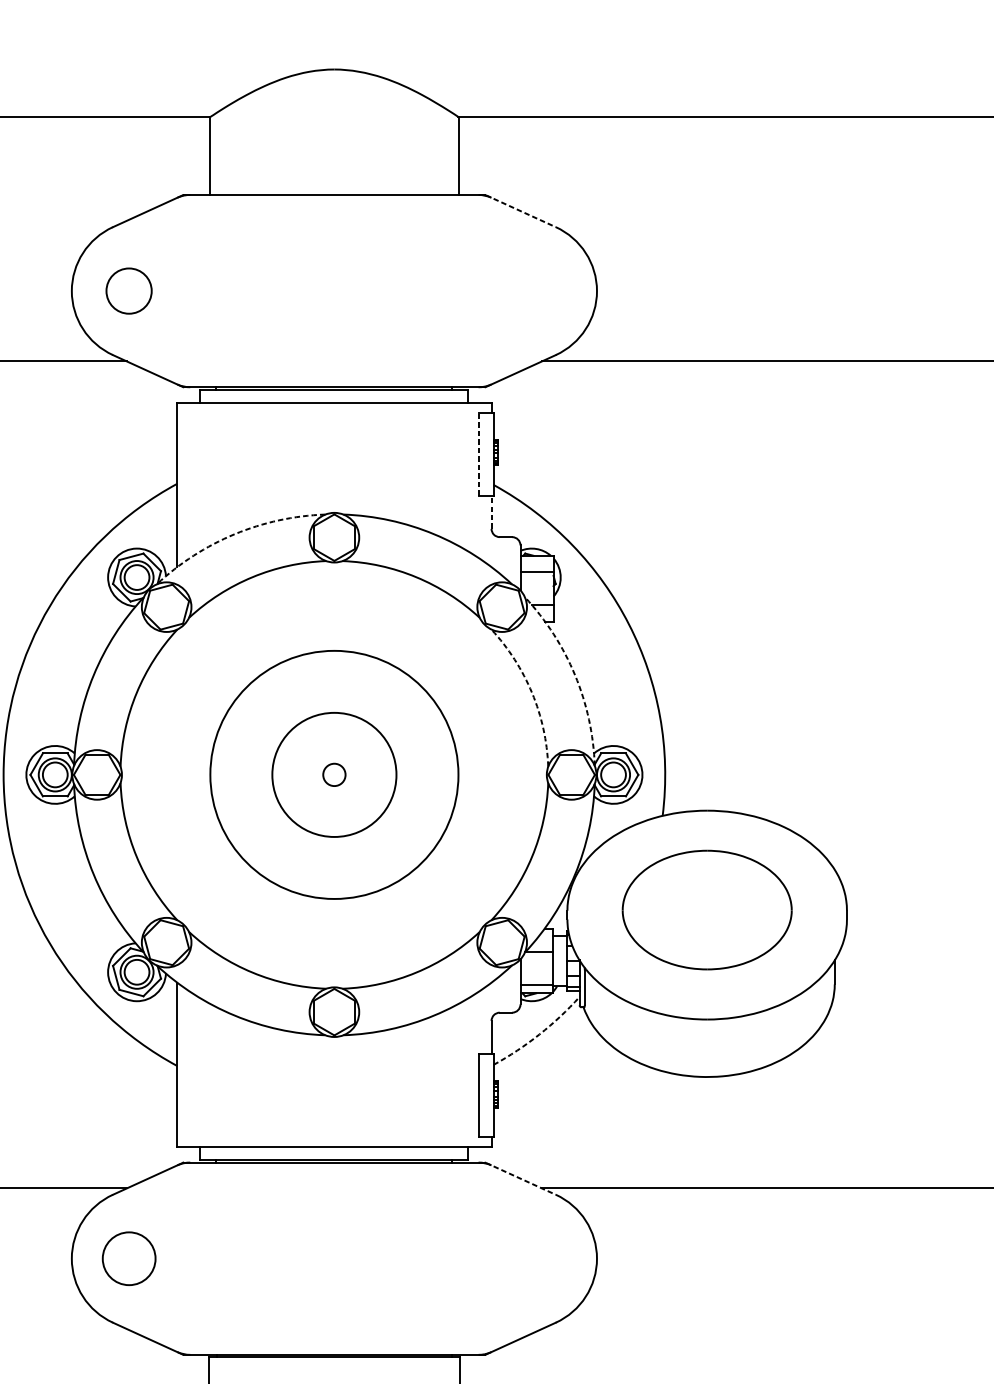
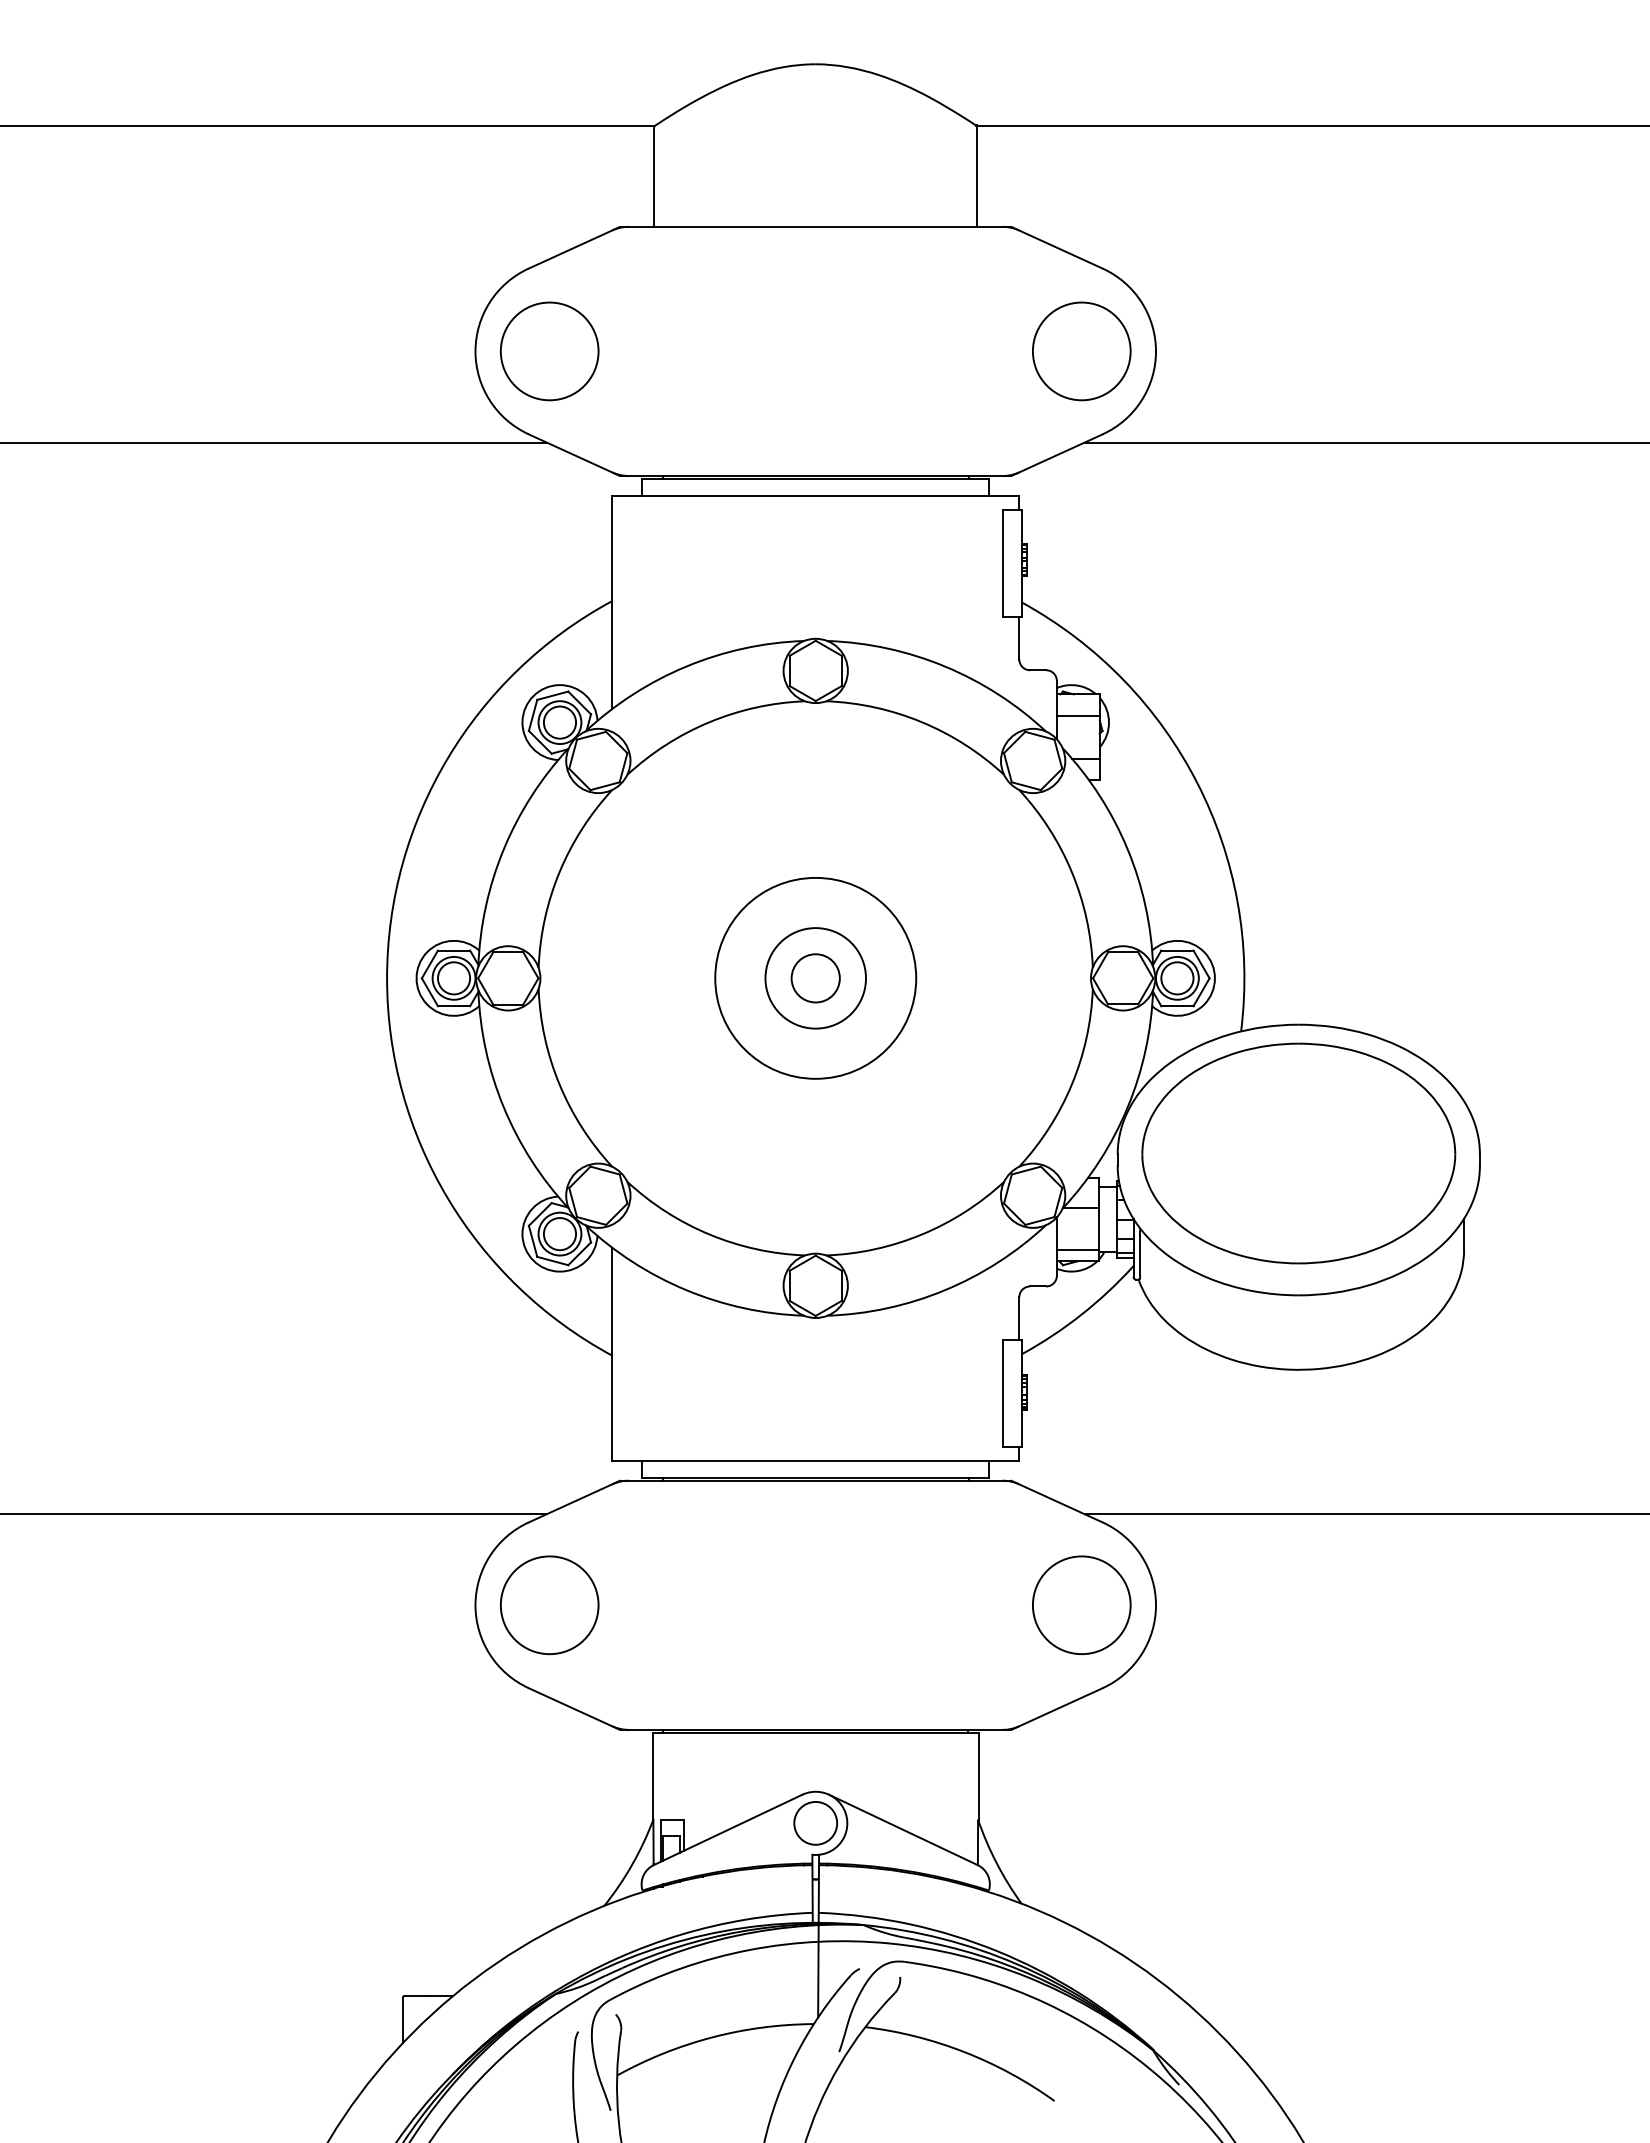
line: (520, 210) -> (1057, 247), dashed -> solid
circle: (128, 291) -> (549, 351), size x1.67
circle: (539, 291) -> (1081, 351), added
line: (478, 454) -> (1002, 563), dashed -> solid
line: (491, 511) -> (1019, 637), dashed -> solid
arc: (234, 534) -> (686, 666), dashed -> solid
arc: (575, 675) -> (1127, 849), dashed -> solid
arc: (531, 693) -> (1071, 872), dashed -> solid
circle: (334, 774) -> (815, 977), size x0.62
circle: (334, 775) -> (815, 978), size x0.62
circle: (334, 775) -> (815, 978), size x1.67
part: (706, 910) -> (1298, 1153), size x1.43
arc: (539, 1034) -> (1081, 1314), dashed -> solid
line: (520, 1178) -> (1057, 1501), dashed -> solid
circle: (128, 1258) -> (549, 1605), size x1.43
circle: (539, 1258) -> (1081, 1605), added

